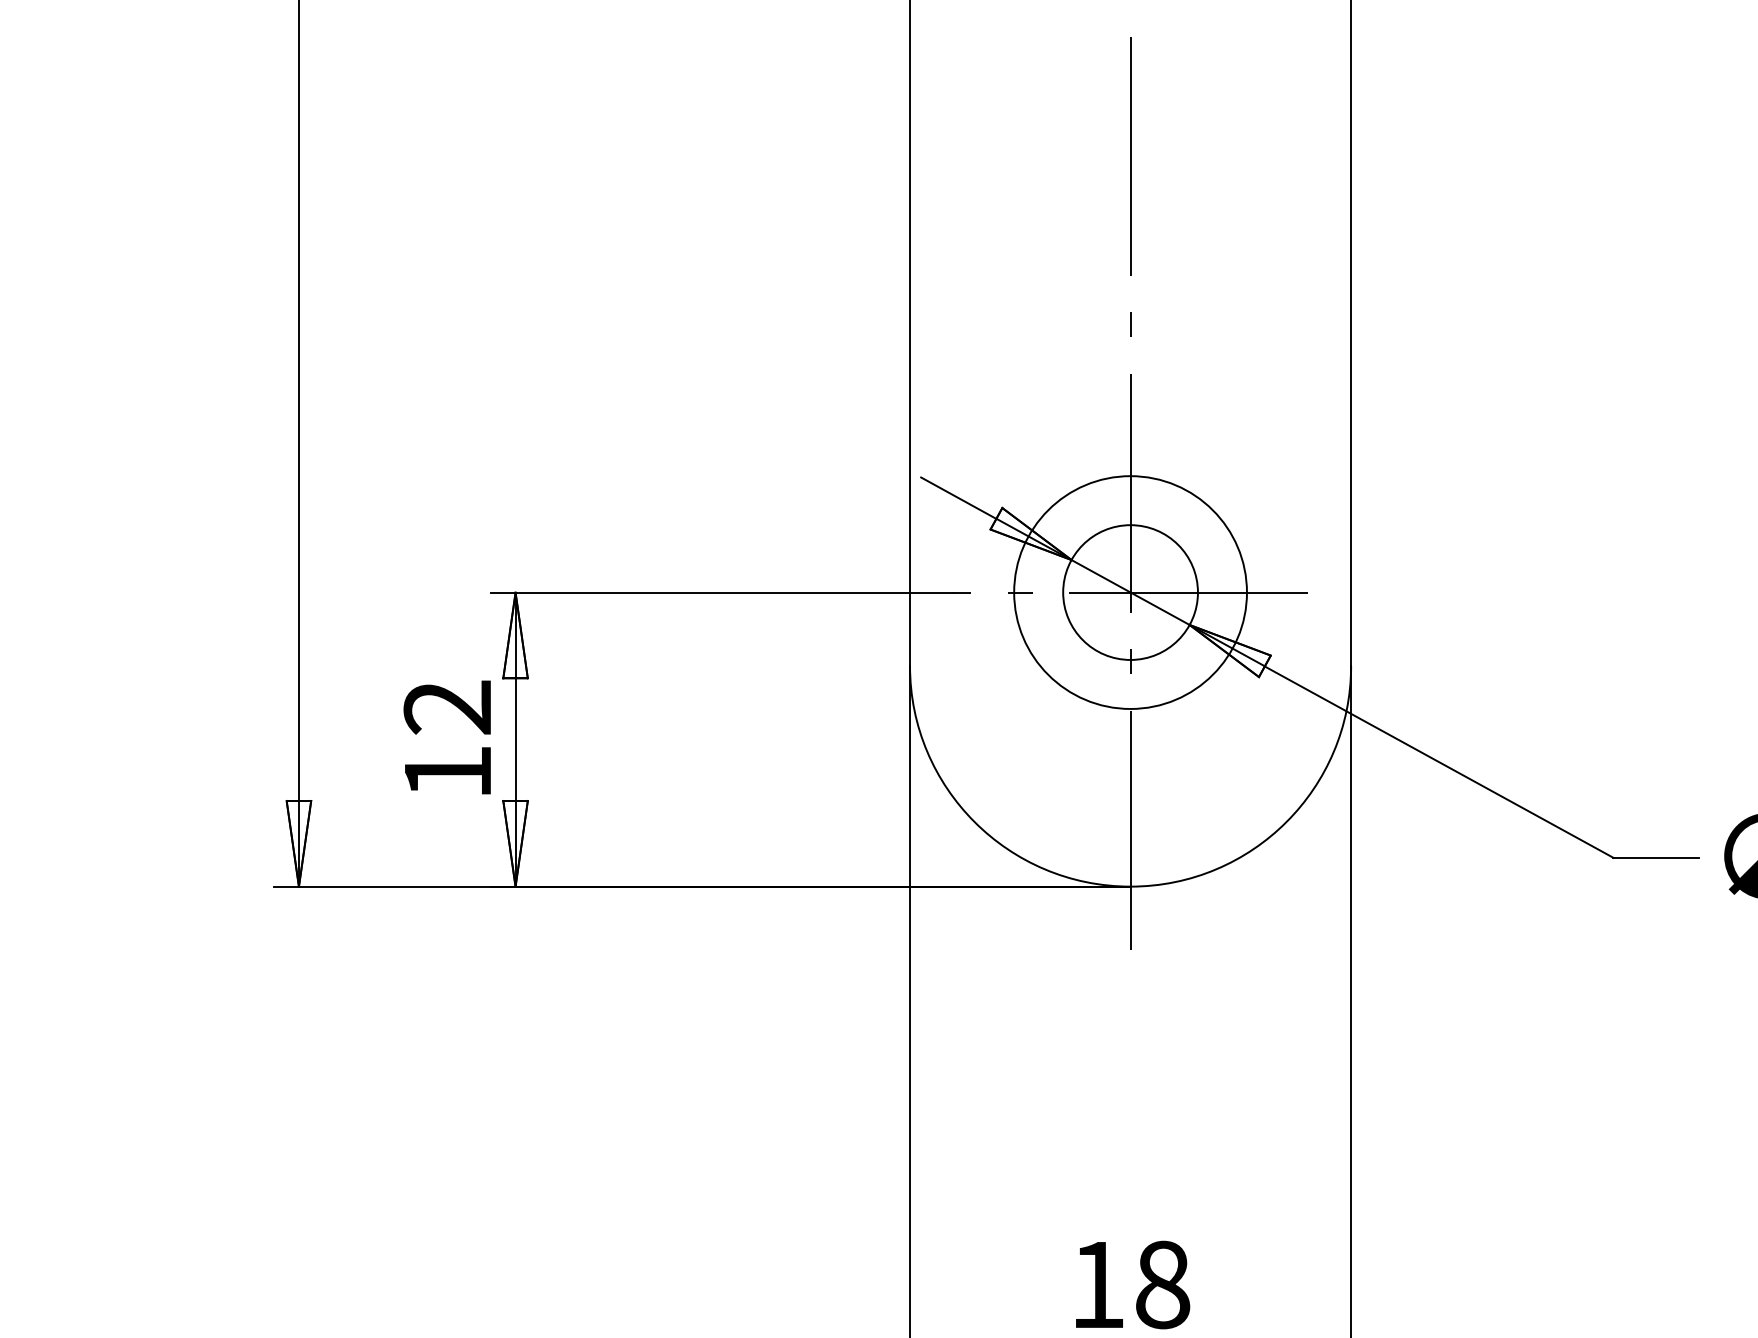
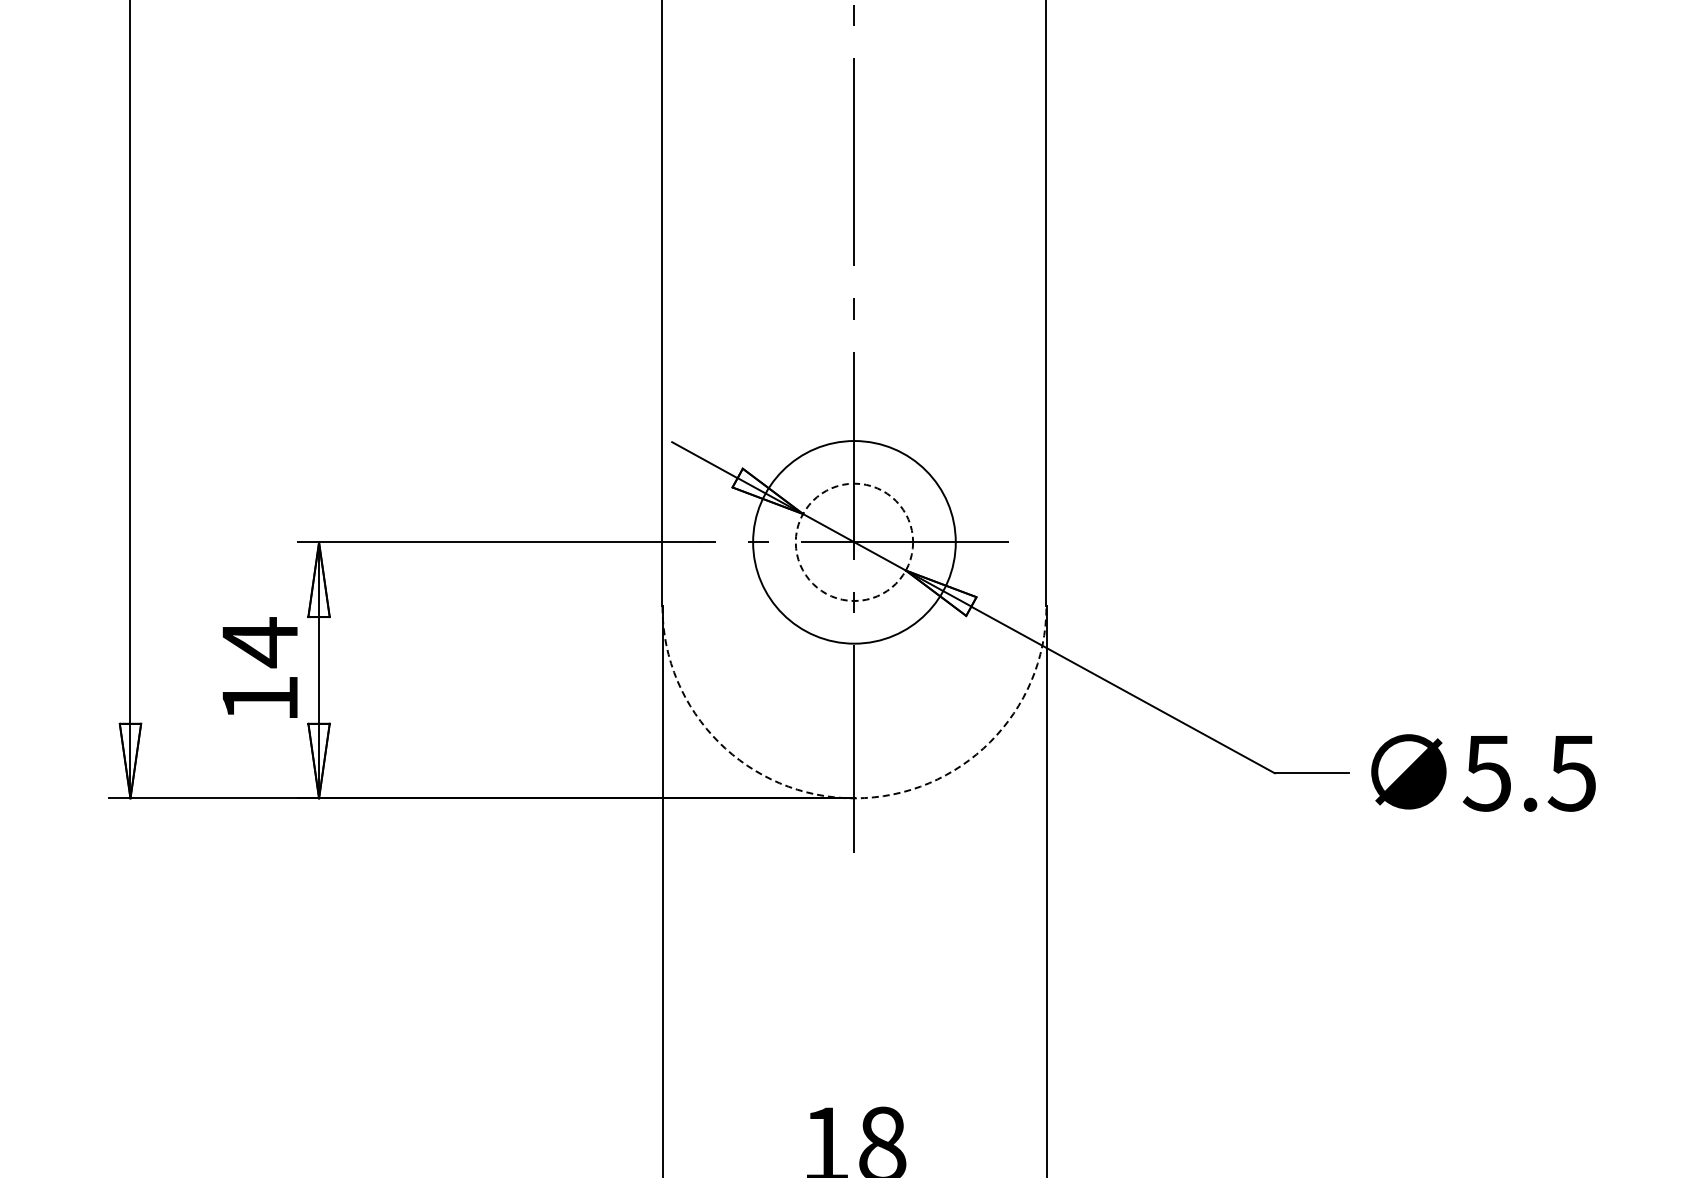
circle: (1130, 592) -> (854, 542), solid -> dashed
text: (447, 707) -> (259, 642), 12 -> 14
arc: (1130, 886) -> (854, 798), solid -> dashed

